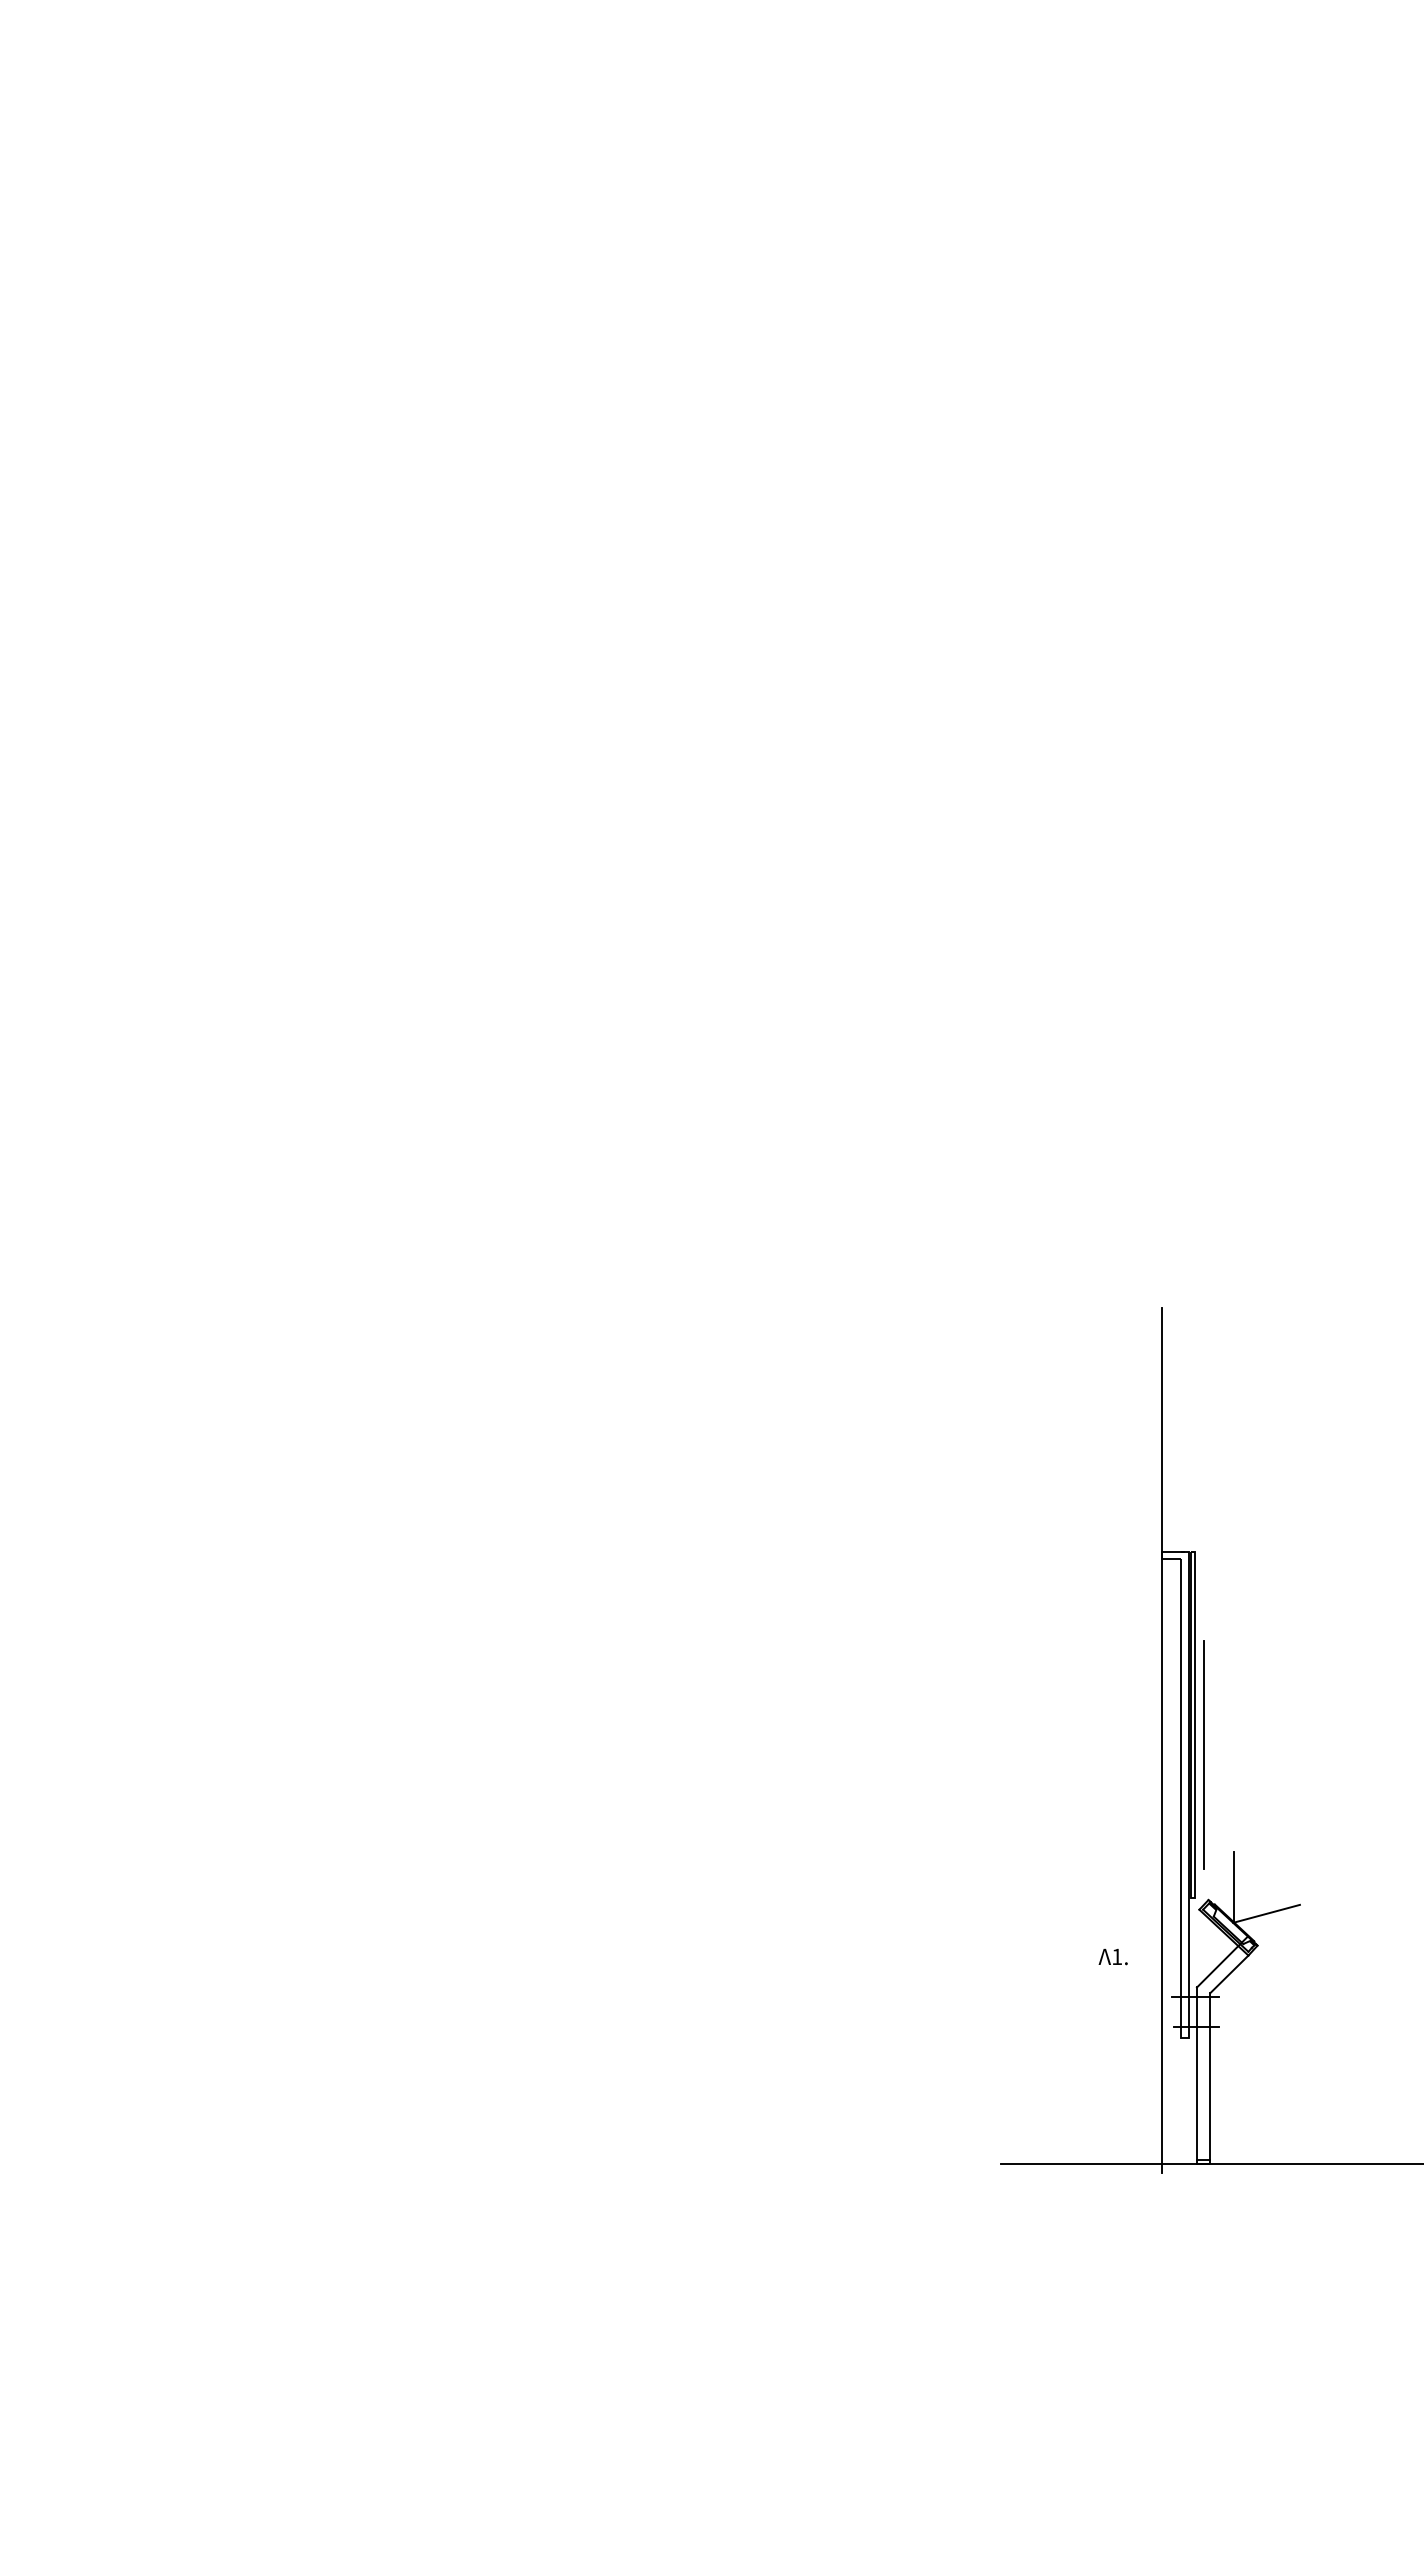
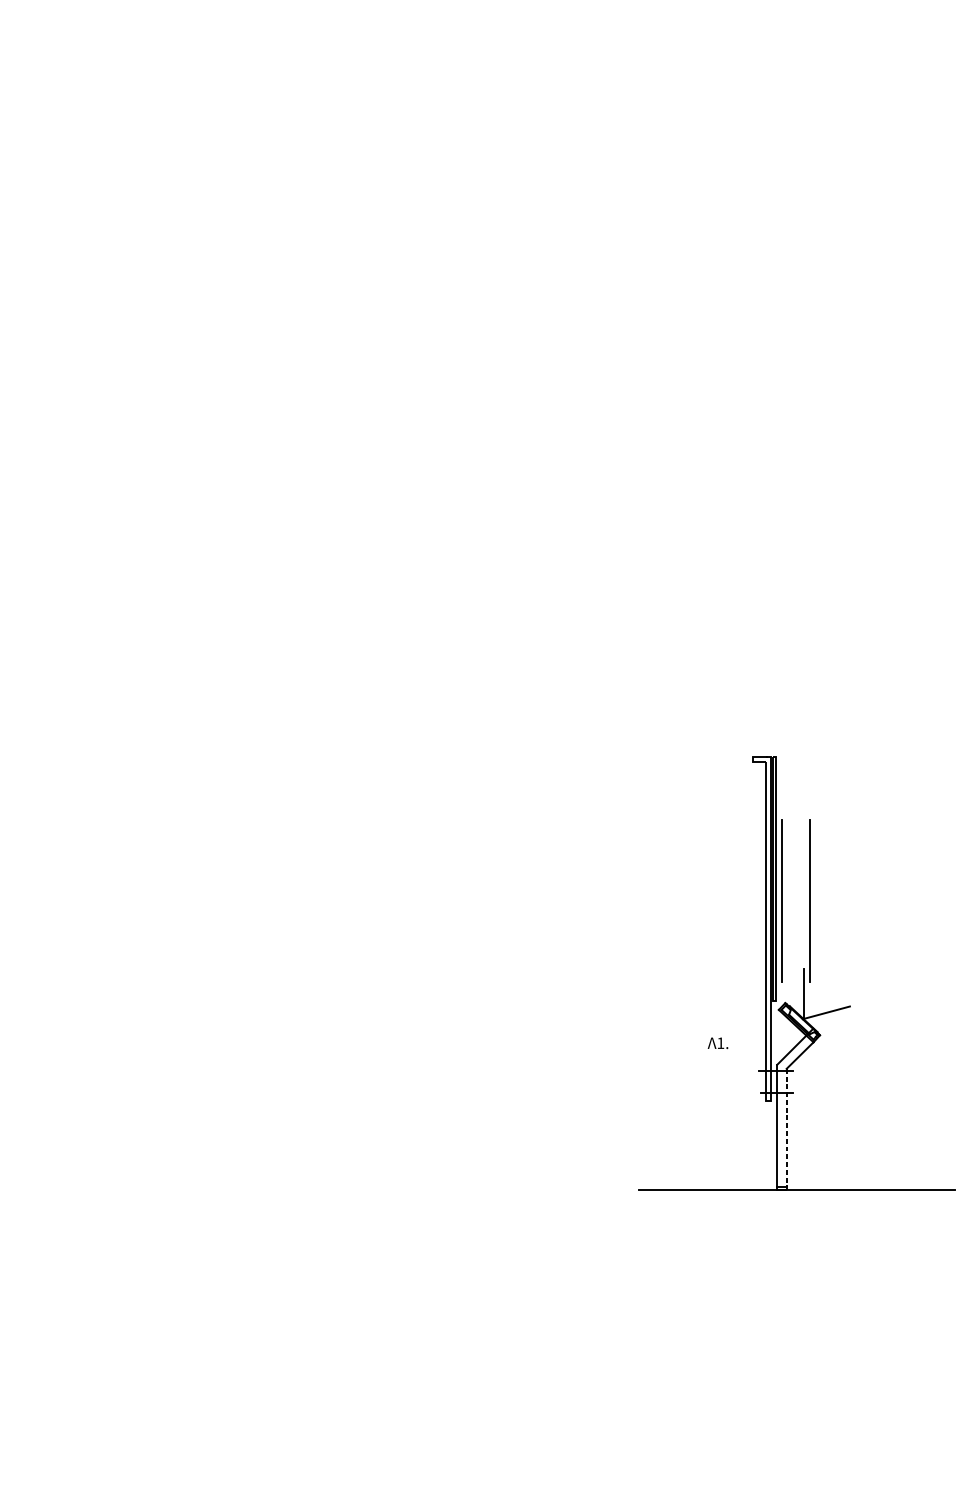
line: (1162, 1740) -> (752, 890), removed
line: (1242, 1754) -> (809, 900), added
line: (1210, 2076) -> (786, 1127), solid -> dashed

